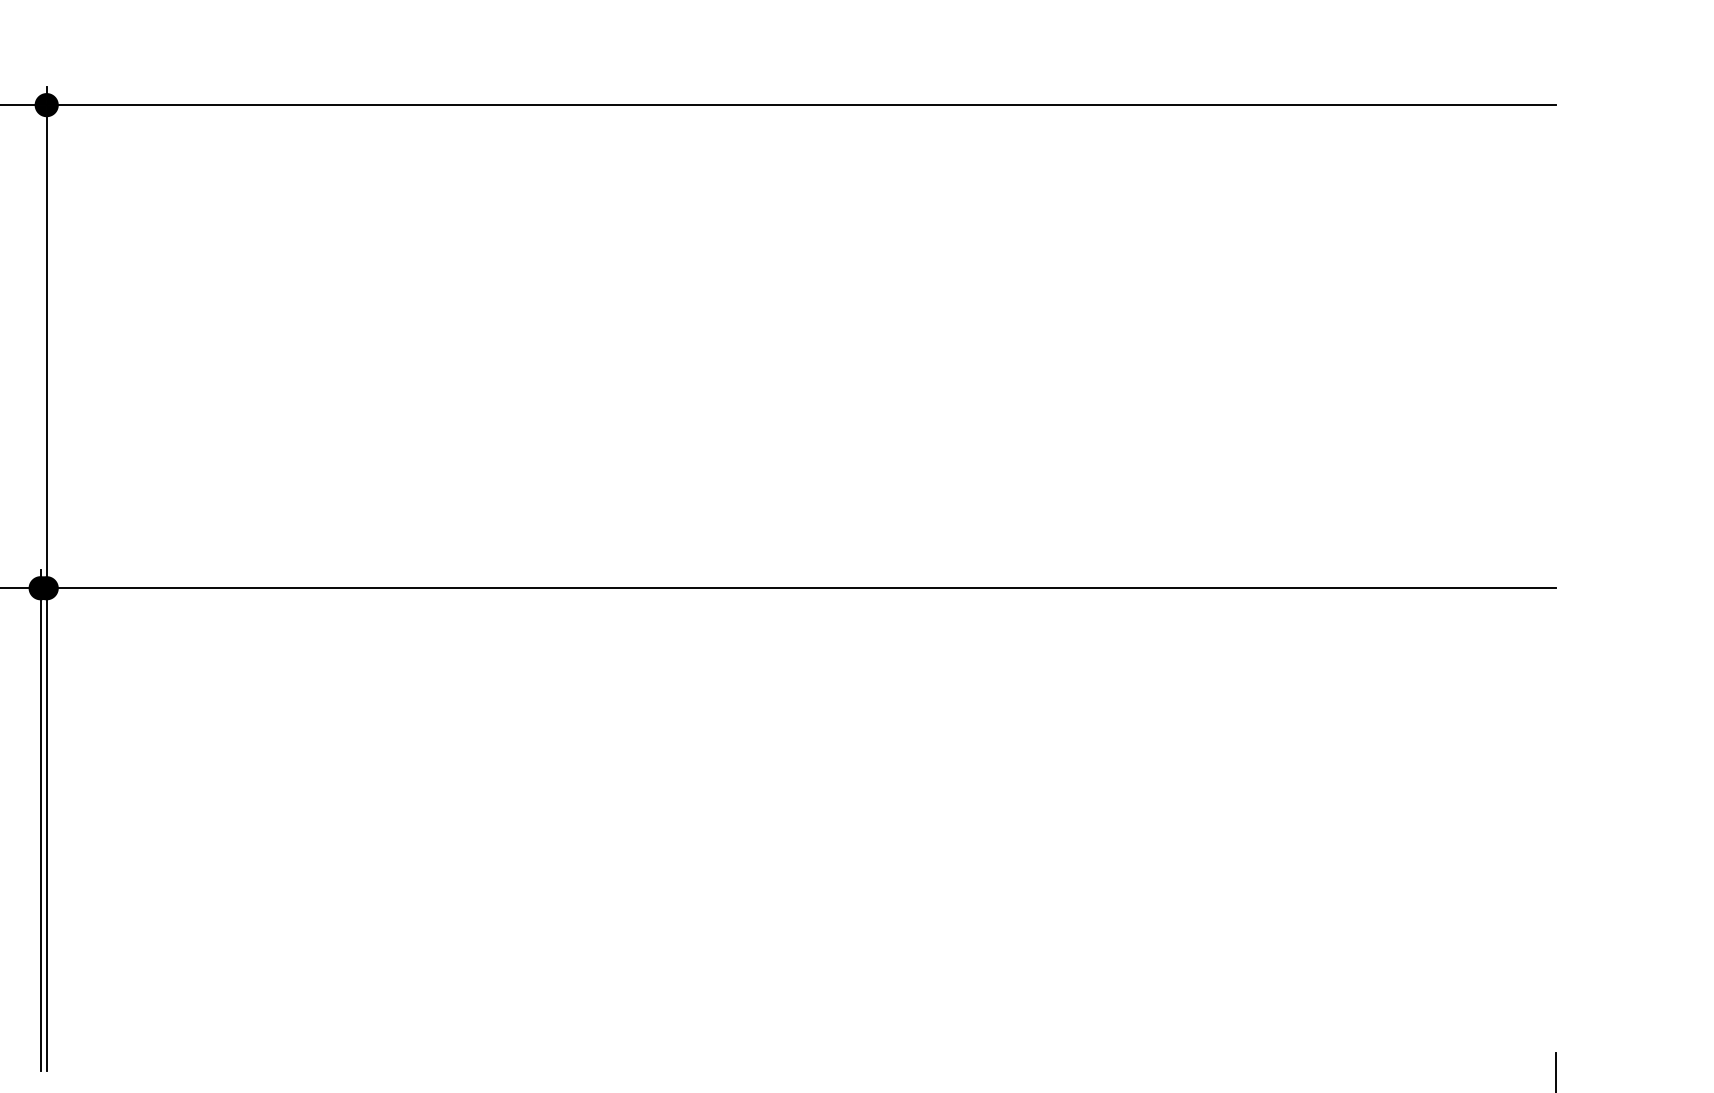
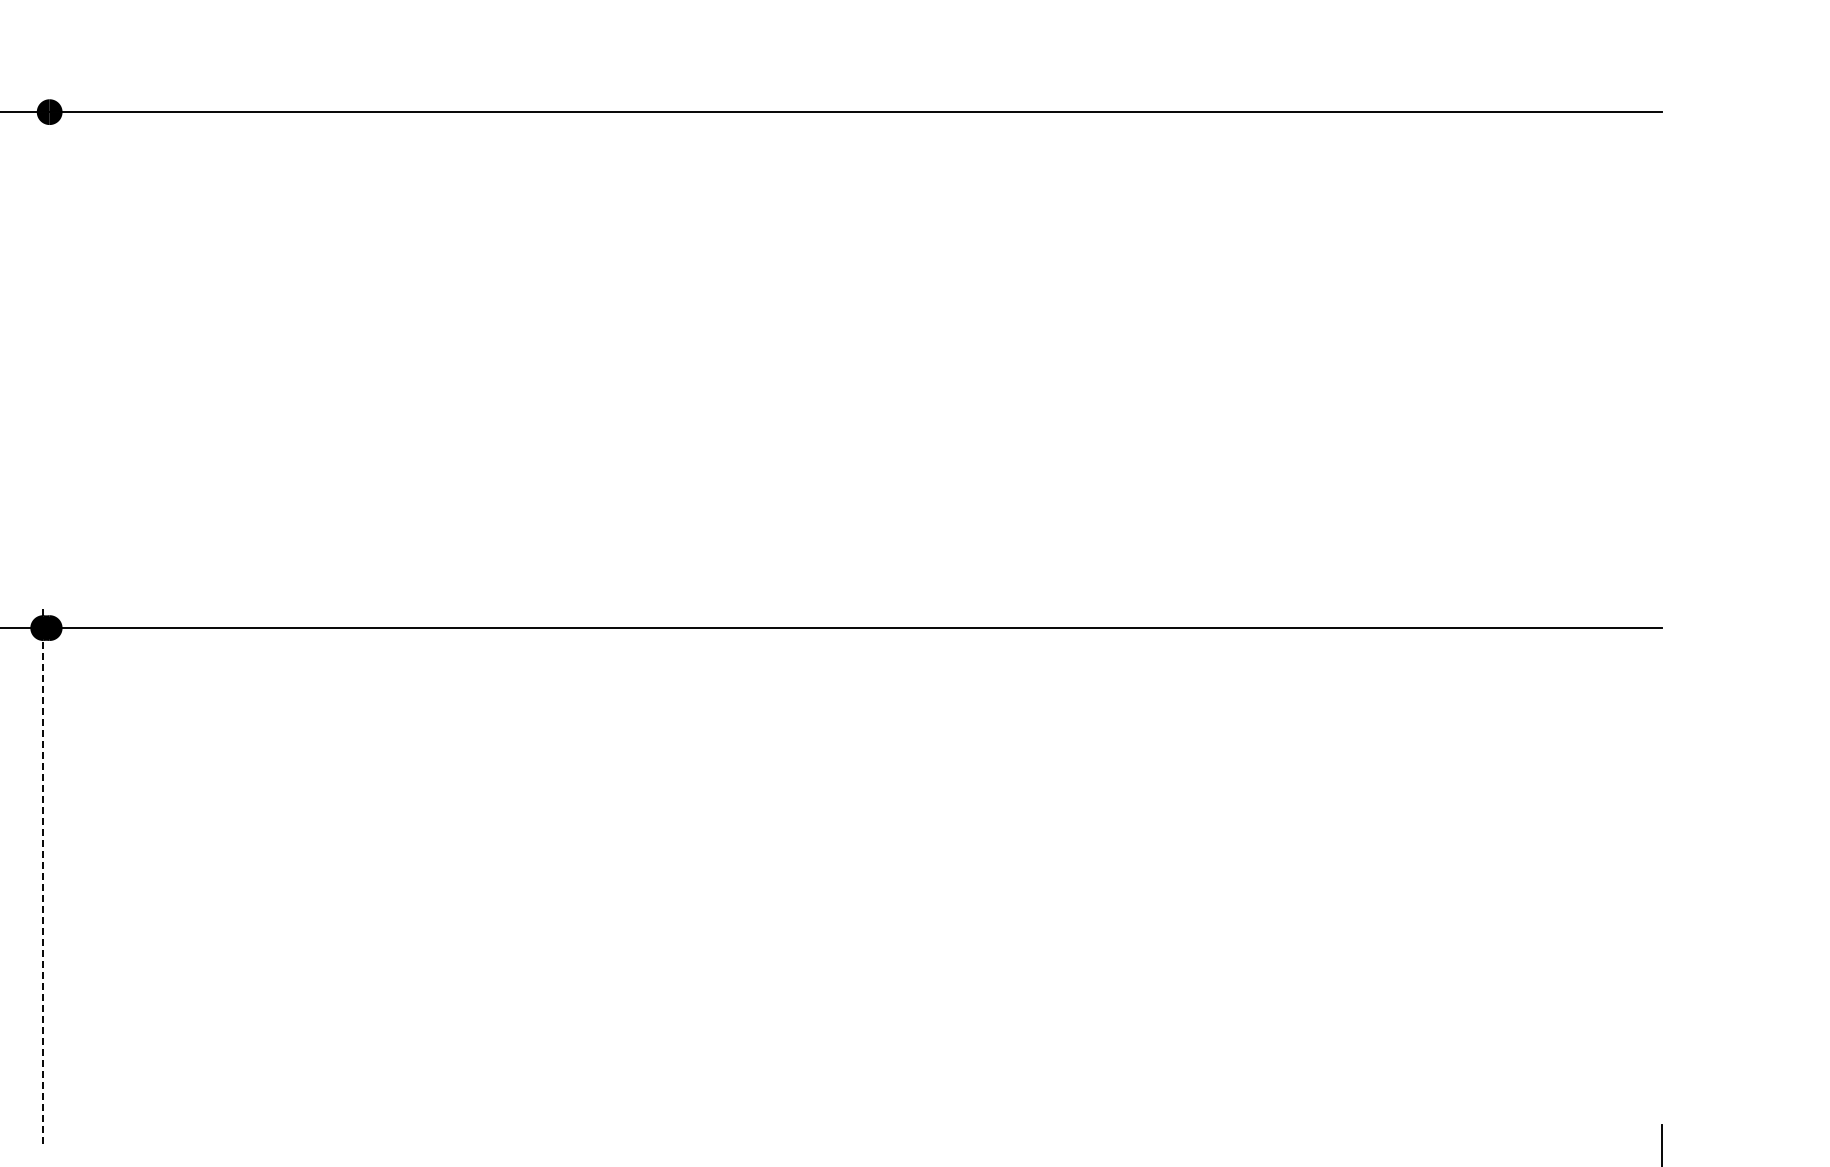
line: (46, 578) -> (49, 617), removed
line: (40, 820) -> (43, 876), solid -> dashed

